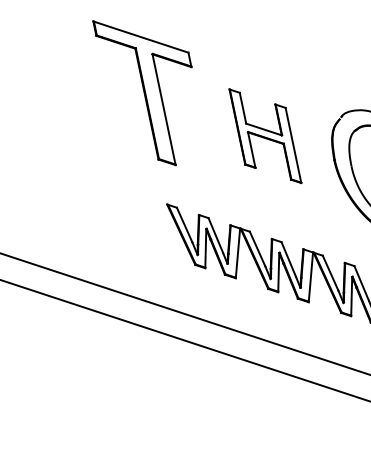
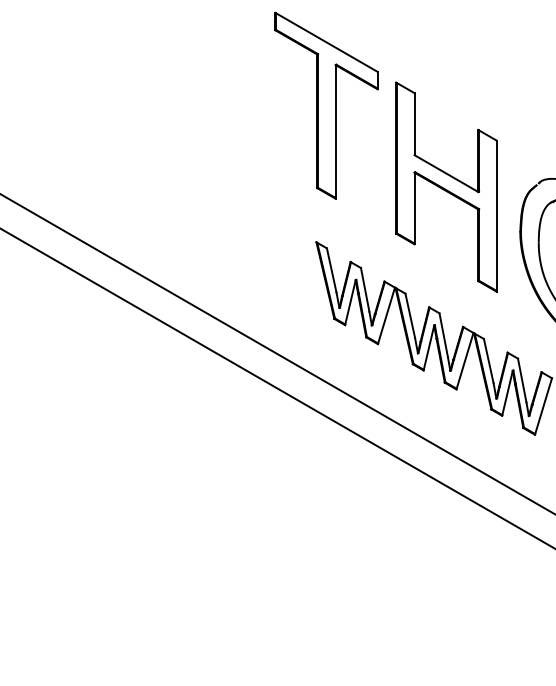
part: (265, 135) -> (446, 186), size x1.67

